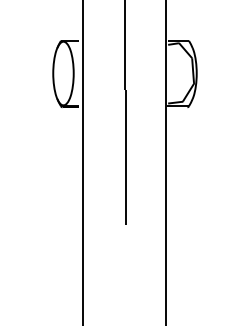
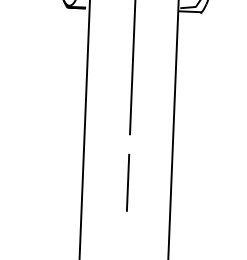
line: (125, 269) -> (128, 182), added

